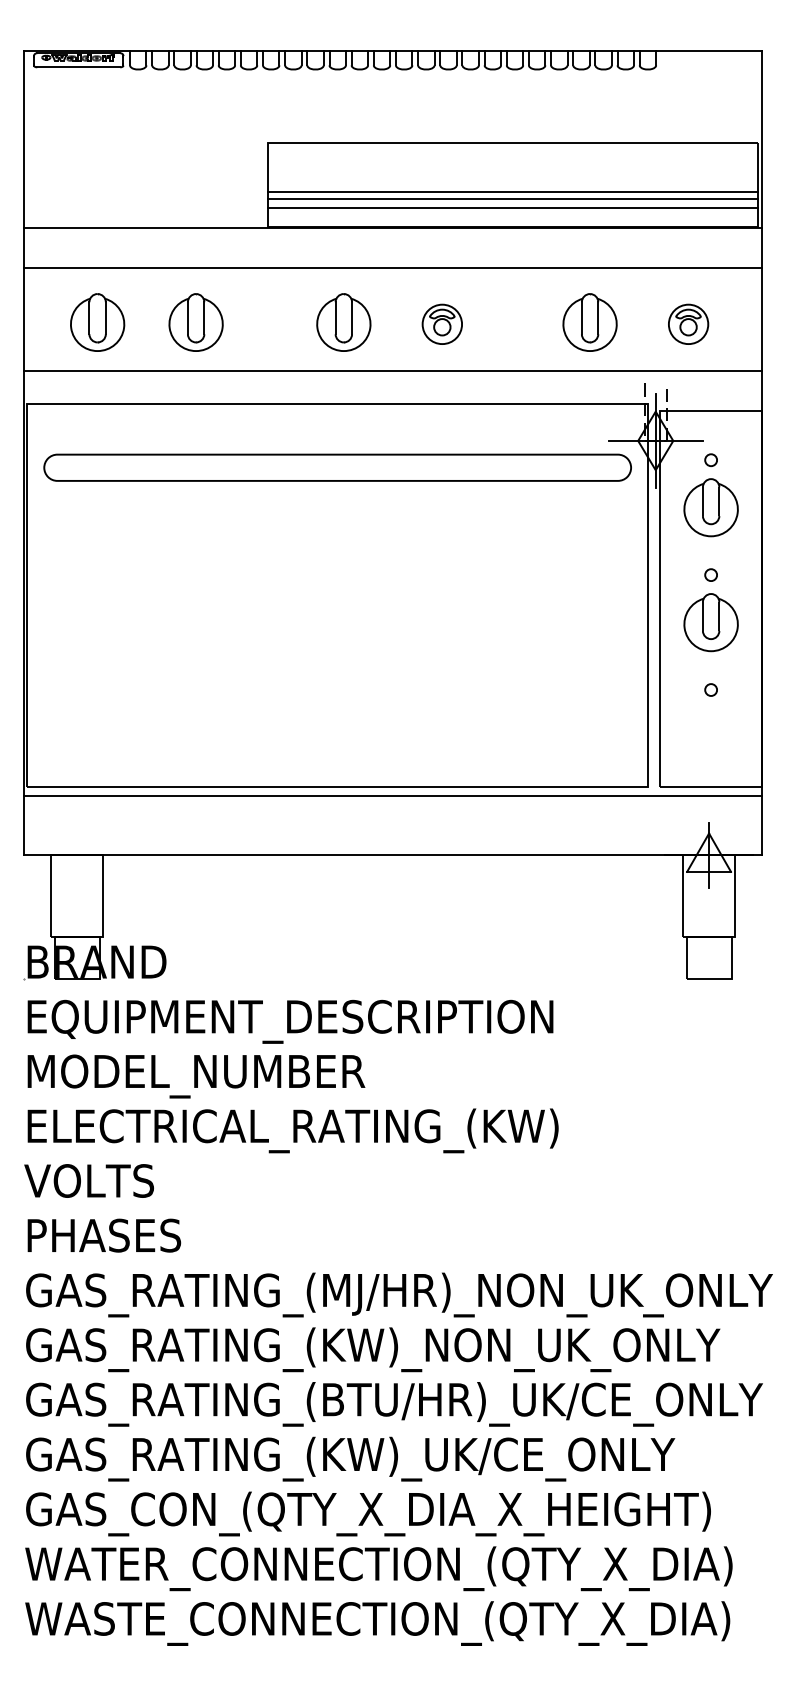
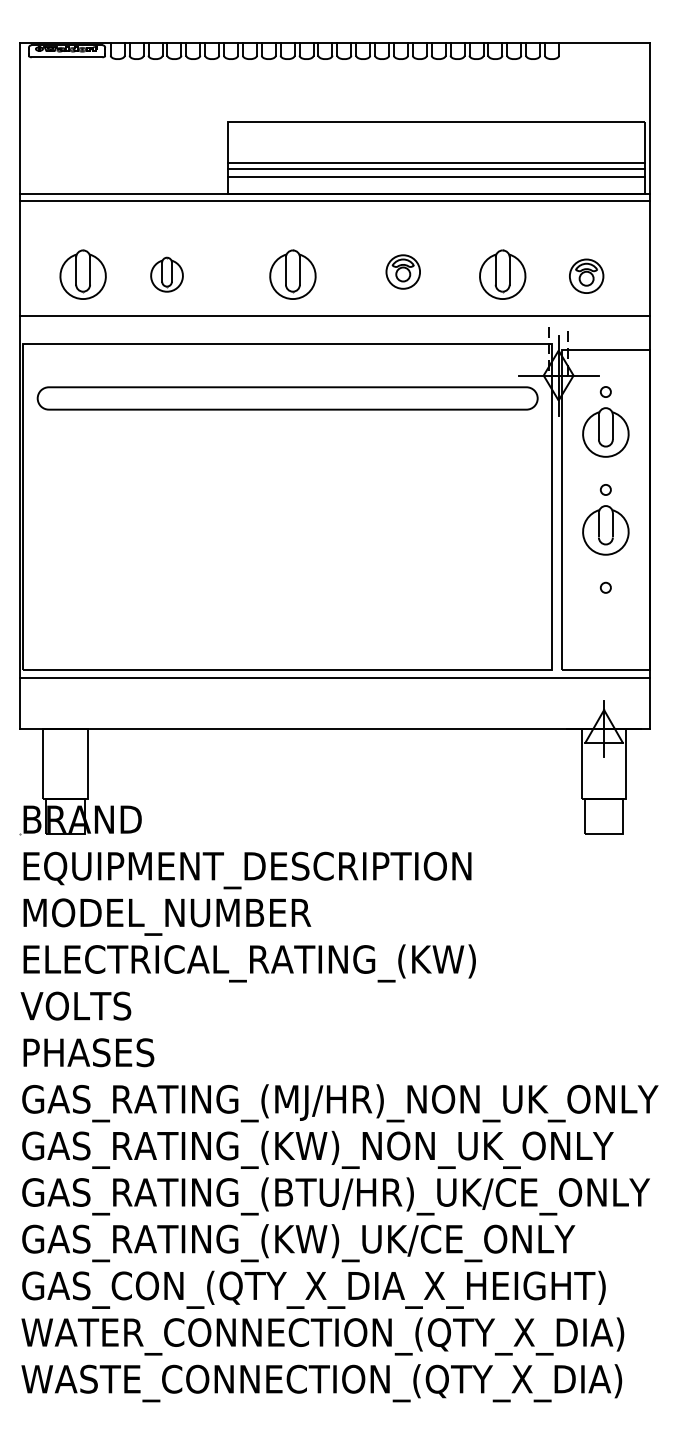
line: (392, 267) -> (334, 200), moved
part: (195, 322) -> (166, 274), size x0.7
part: (441, 323) -> (402, 271), moved

